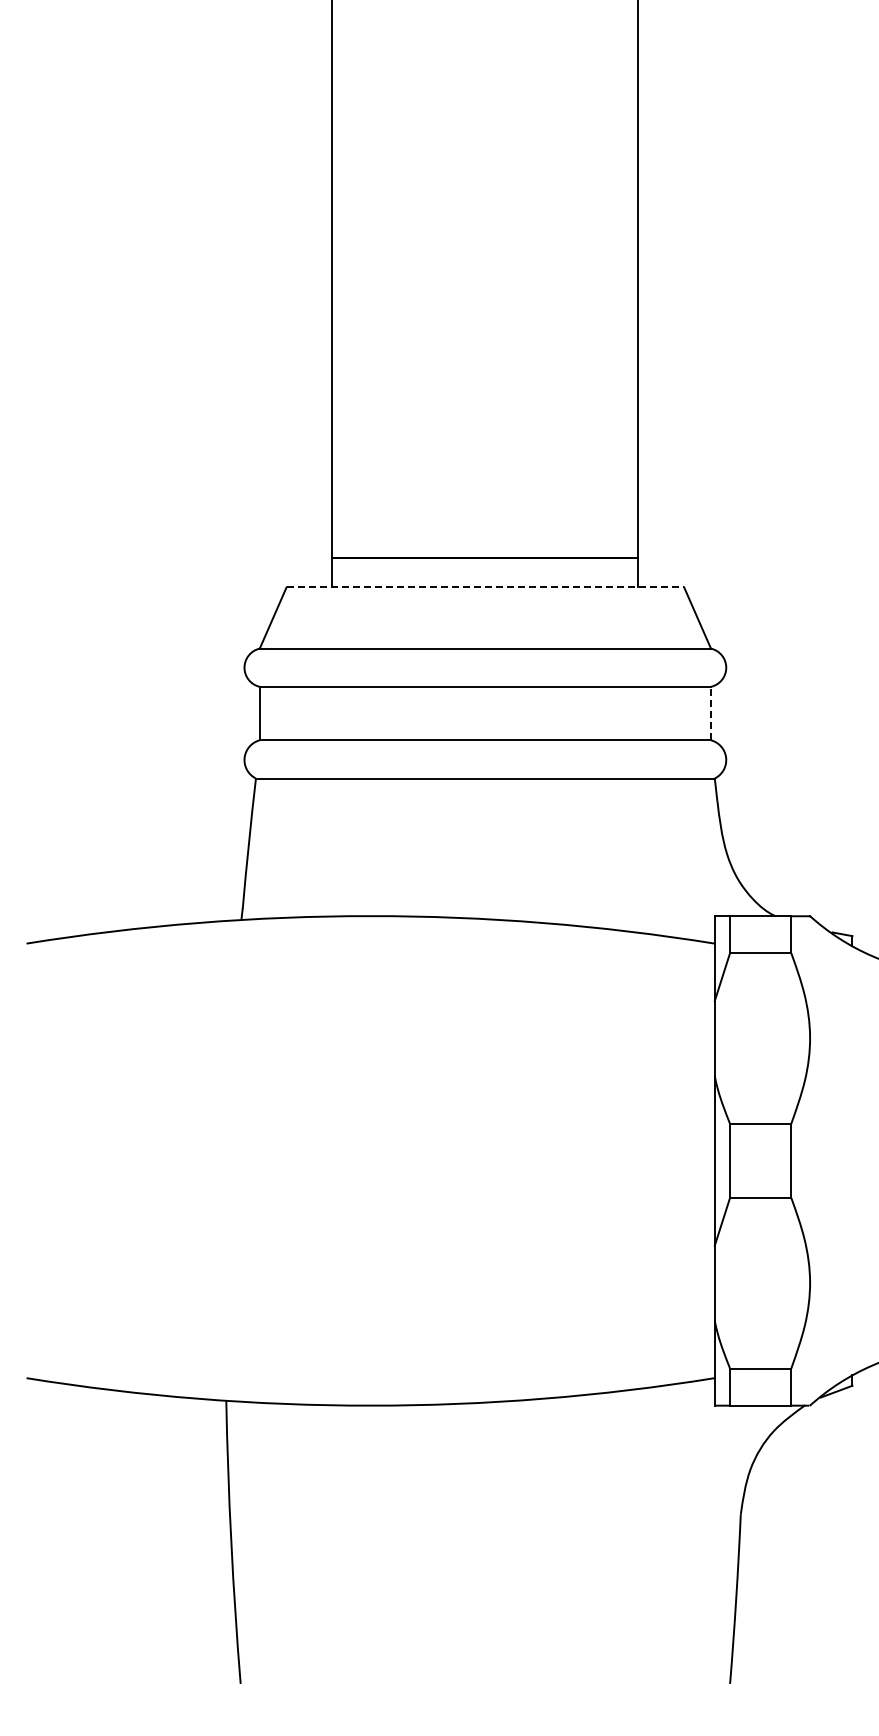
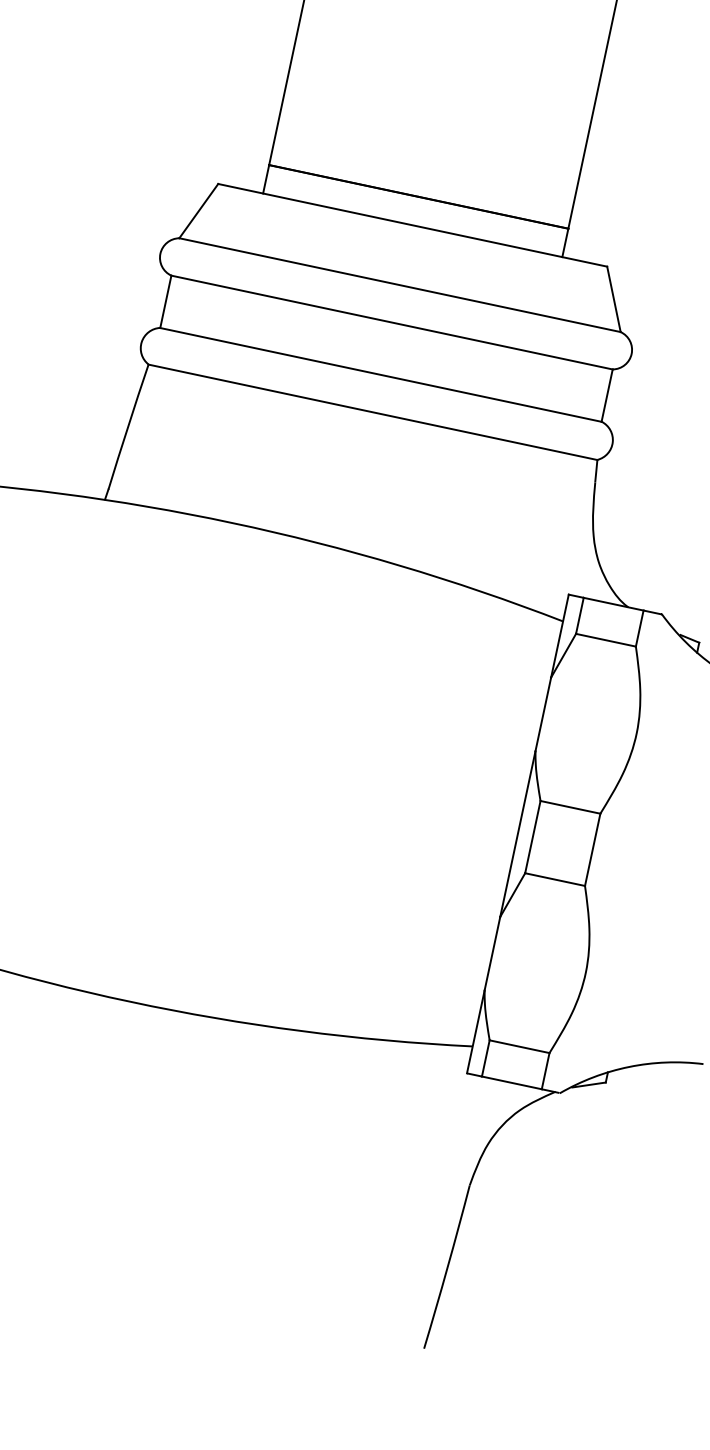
line: (485, 587) -> (412, 225), dashed -> solid
line: (710, 713) -> (606, 395), dashed -> solid

